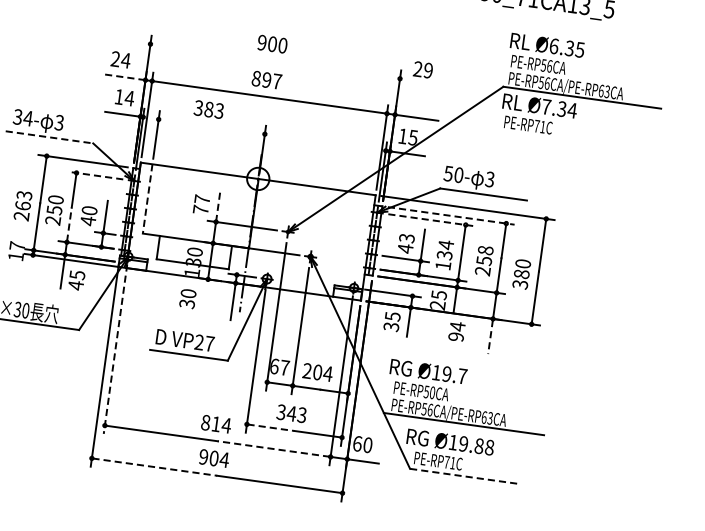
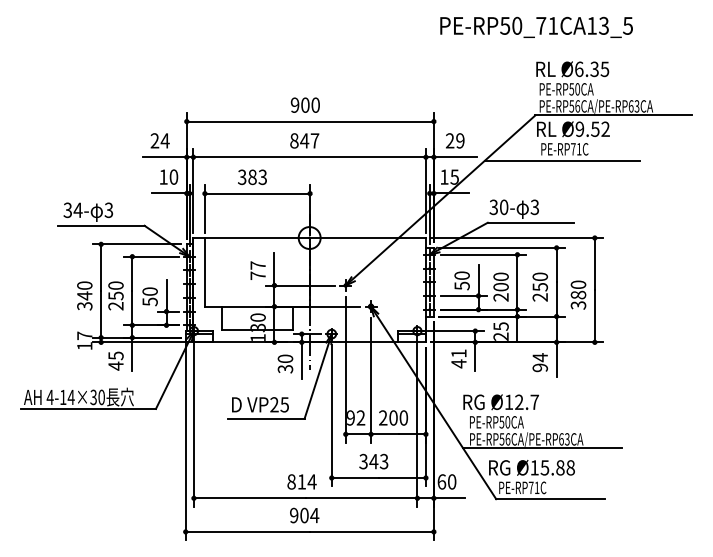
line: (275, 61) -> (310, 121), added
text: (549, 66) -> (577, 89), PE-RP56CA -> PE-RP50CA
text: (423, 69) -> (455, 140), moved
line: (123, 77) -> (165, 157), dashed -> solid
text: (266, 79) -> (304, 140), 897 -> 847
text: (129, 97) -> (173, 176), 14 -> 10
text: (559, 108) -> (592, 129), Ø7.34 -> Ø9.52
line: (211, 126) -> (257, 193), added
line: (524, 136) -> (562, 160), added
line: (49, 137) -> (101, 225), dashed -> solid
text: (448, 172) -> (493, 206), 50- -> 30-
line: (94, 175) -> (150, 256), dashed -> solid
line: (147, 199) -> (204, 272), dashed -> solid
line: (218, 204) -> (274, 268), dashed -> solid
text: (22, 205) -> (84, 295), 263 -> 340
line: (451, 215) -> (502, 247), dashed -> solid
line: (431, 219) -> (483, 254), dashed -> solid
text: (87, 220) -> (149, 301), 40 -> 50
line: (69, 224) -> (132, 307), dashed -> solid
text: (405, 243) -> (461, 280), 43 -> 50
text: (485, 250) -> (540, 276), 258 -> 250
text: (444, 254) -> (500, 286), 134 -> 200
text: (76, 279) -> (115, 360), moved
text: (187, 298) -> (285, 363), moved
text: (391, 321) -> (458, 358), 35 -> 41
text: (456, 331) -> (539, 362), moved
line: (490, 337) -> (556, 360), dashed -> solid
text: (209, 343) -> (284, 404), VP27 -> VP25
line: (115, 348) -> (193, 422), dashed -> solid
text: (280, 366) -> (356, 417), 67 -> 92
text: (327, 373) -> (403, 417), 204 -> 200
text: (447, 374) -> (519, 402), Ø19.7 -> Ø12.7
line: (271, 427) -> (356, 477), dashed -> solid
text: (463, 443) -> (544, 467), Ø19.88 -> Ø15.88
line: (274, 449) -> (361, 498), dashed -> solid
line: (155, 466) -> (248, 531), dashed -> solid
line: (464, 476) -> (550, 499), dashed -> solid

